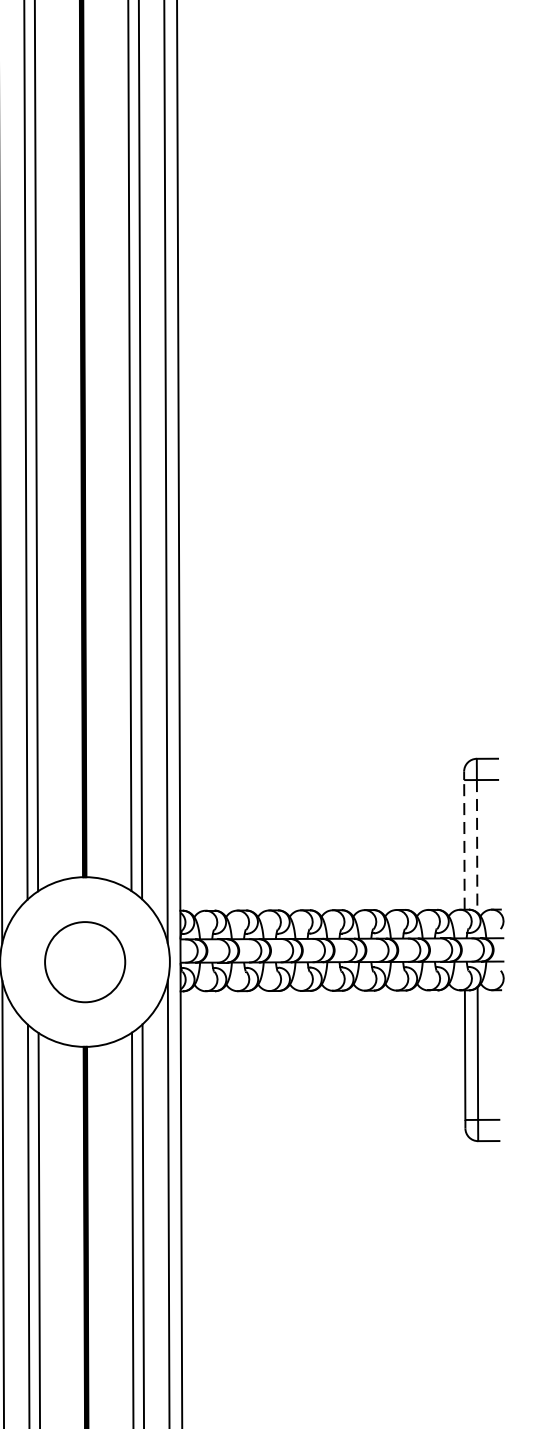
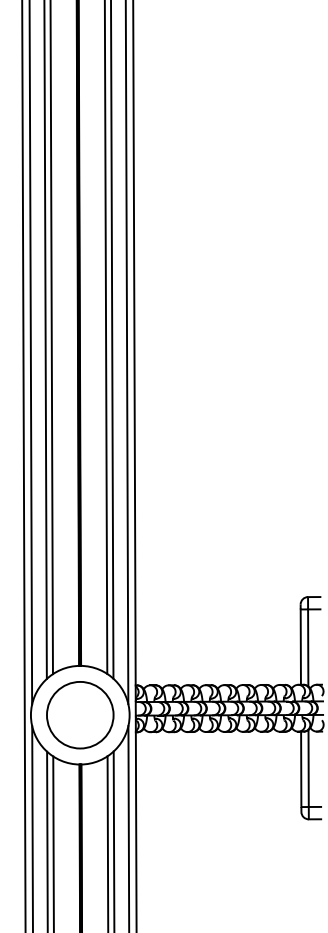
line: (463, 845) -> (300, 647), dashed -> solid
line: (477, 845) -> (308, 647), dashed -> solid
circle: (85, 962) -> (80, 715), size x1.43

